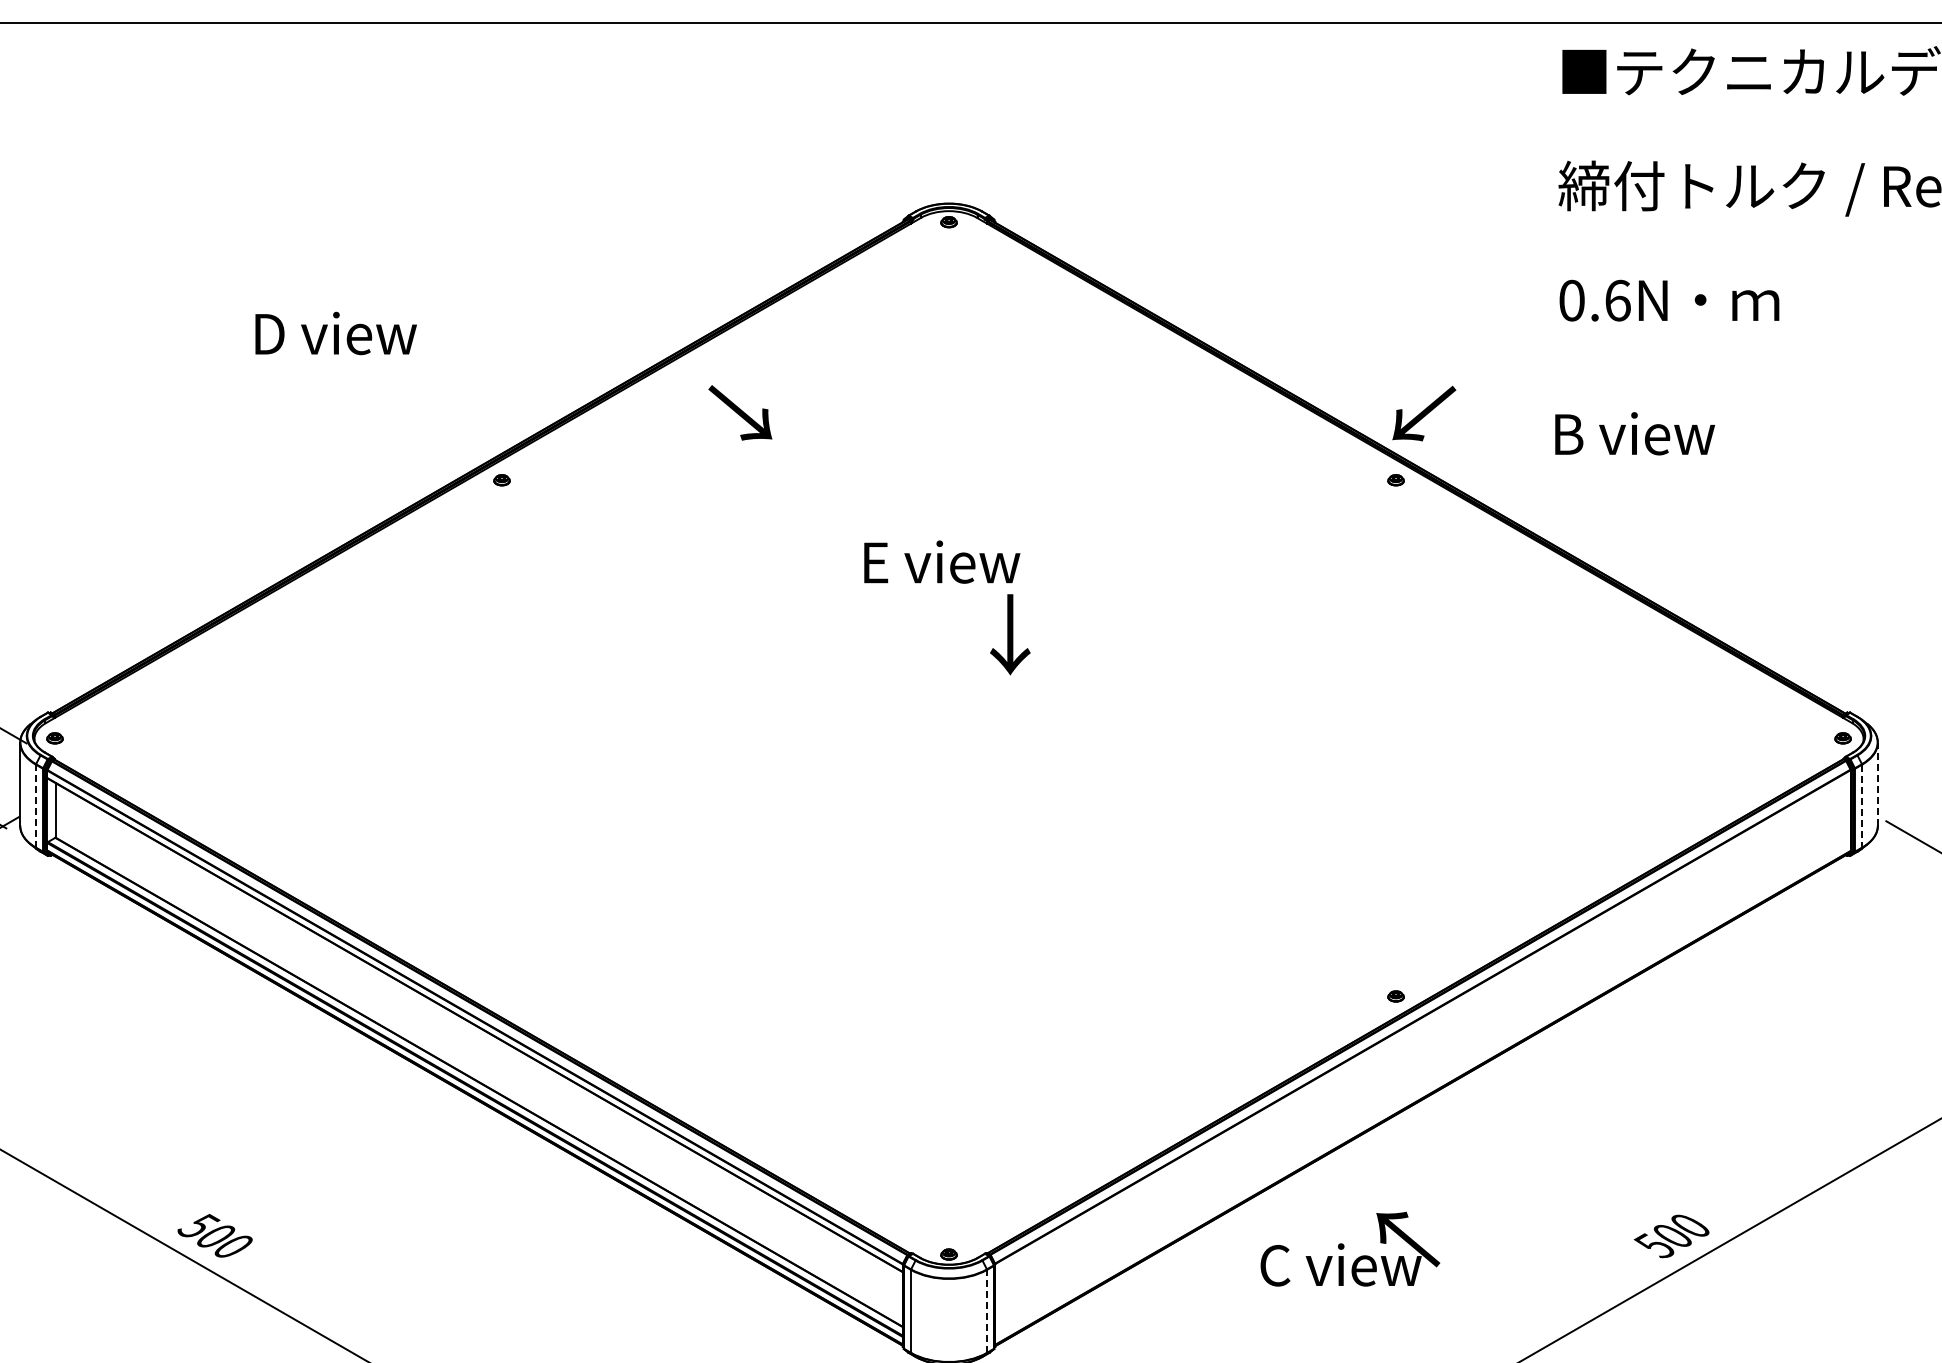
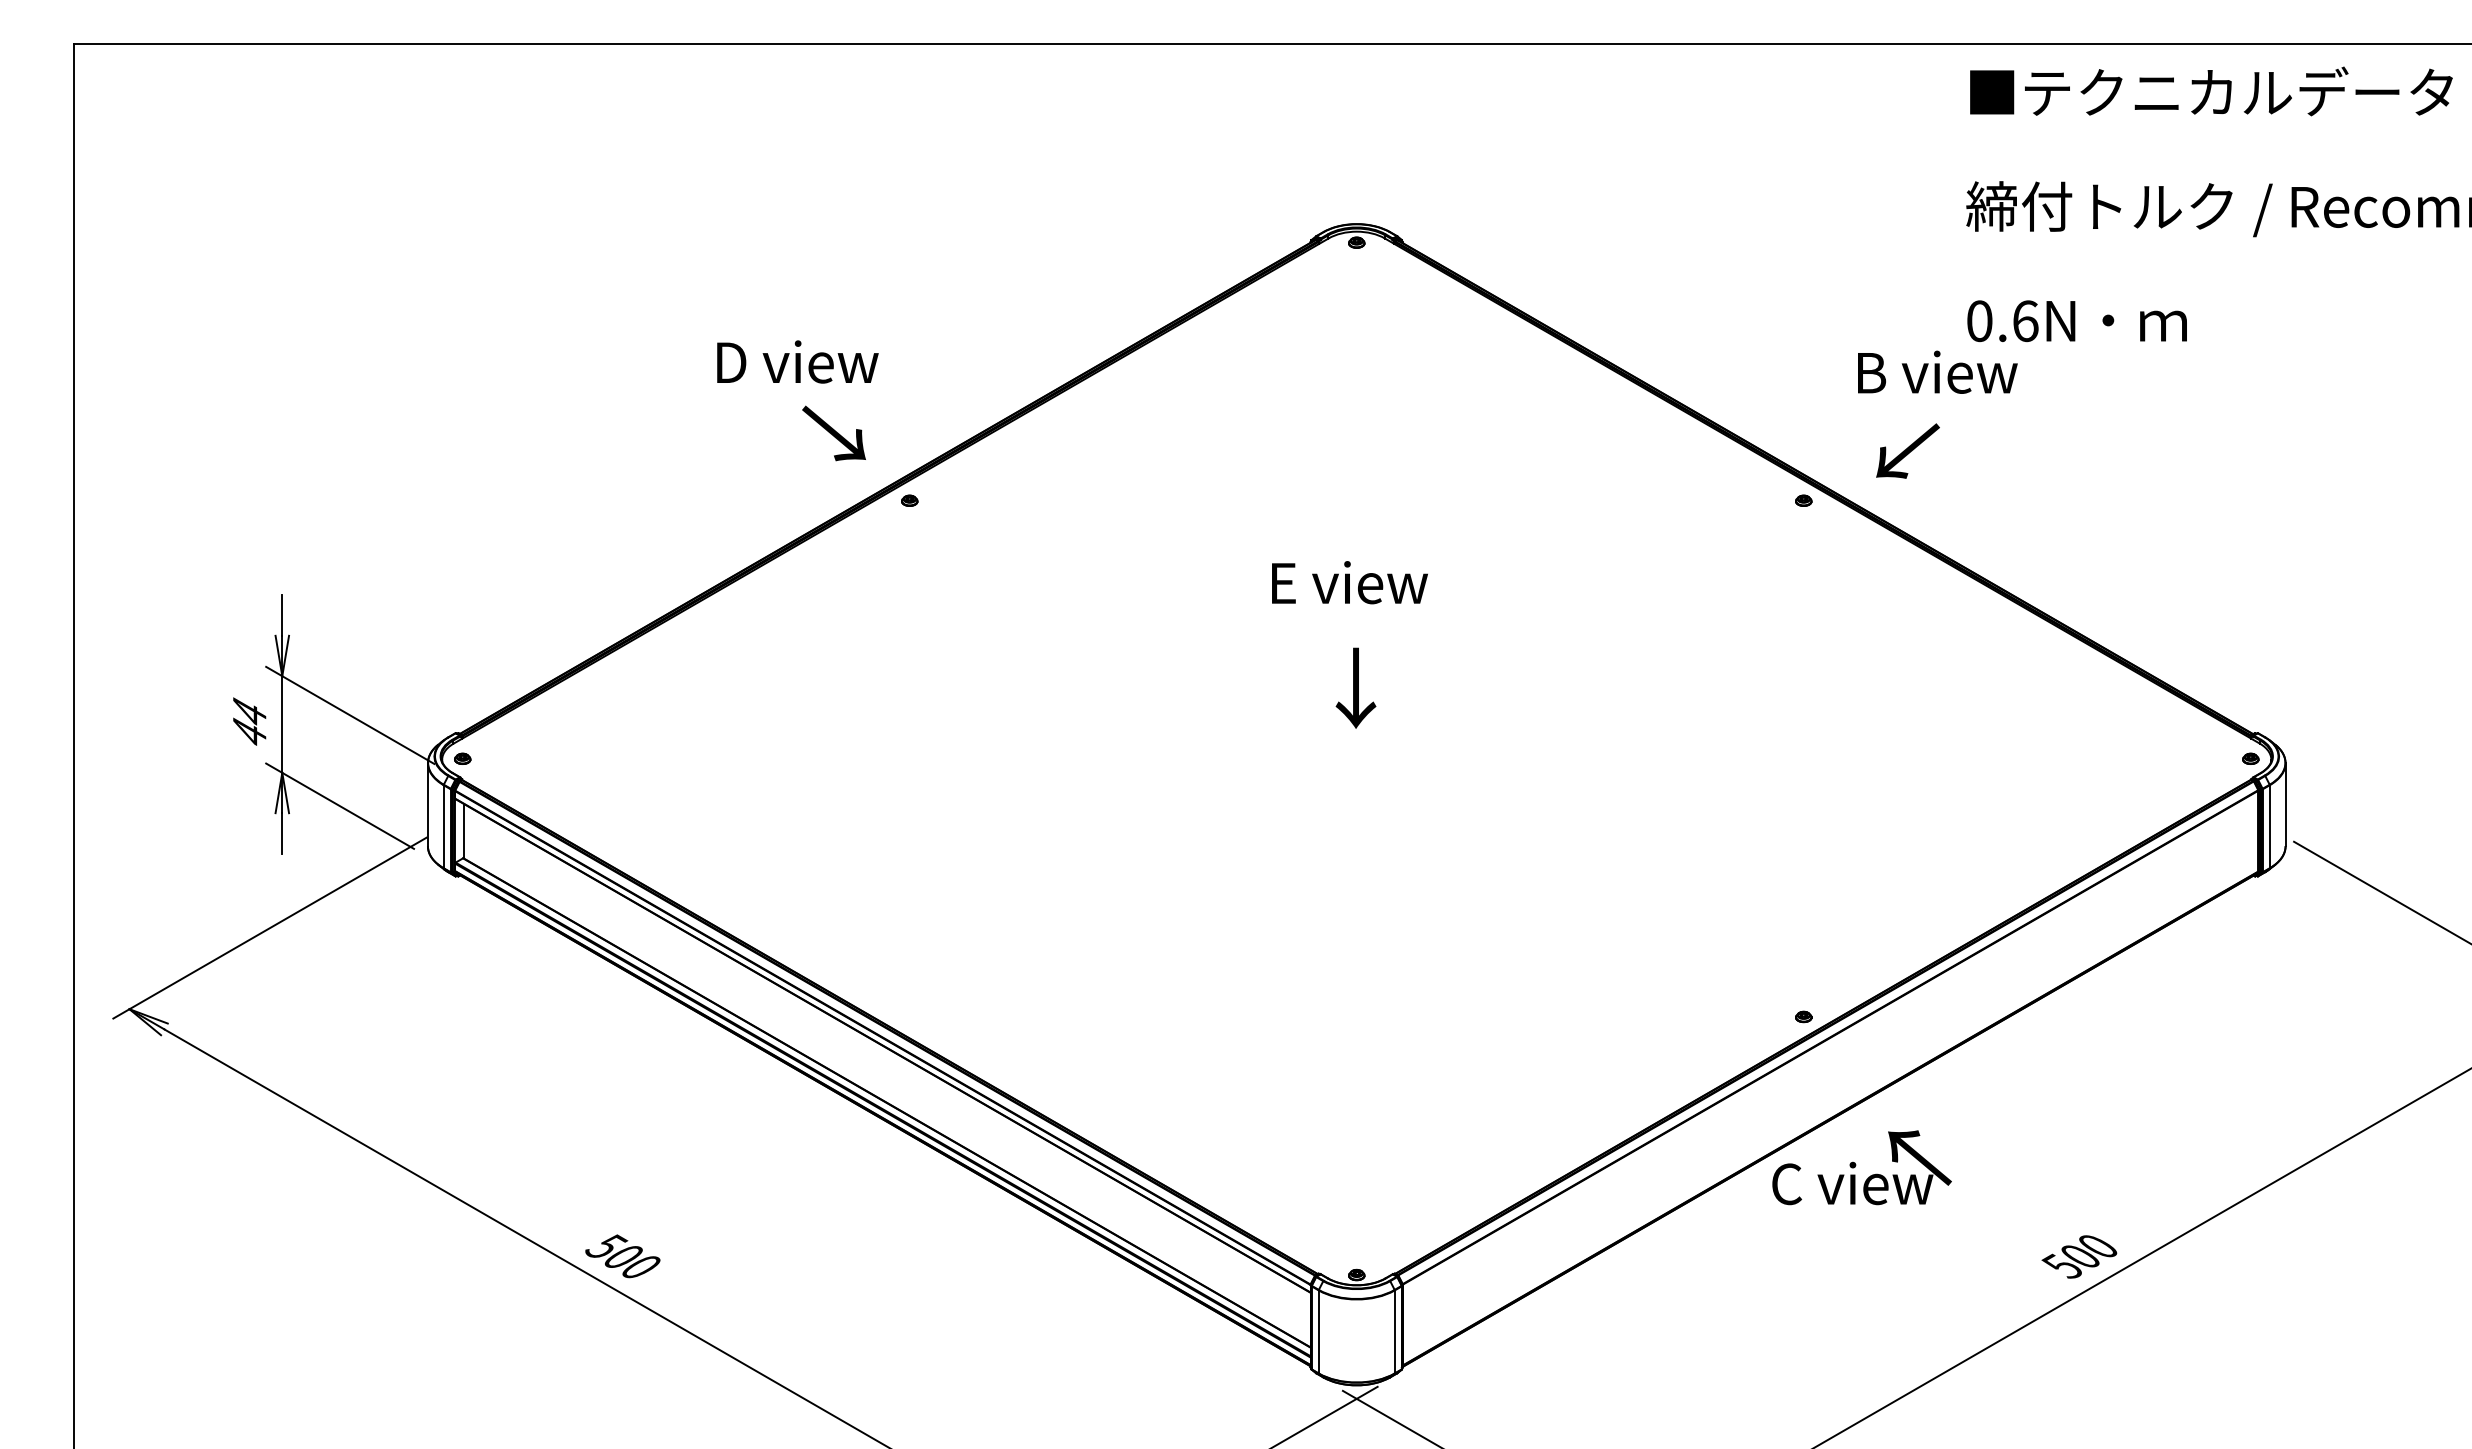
text: (335, 332) -> (797, 361), moved
text: (739, 412) -> (833, 433), moved
text: (1423, 412) -> (1907, 450), moved
text: (1634, 432) -> (1937, 371), moved
text: (1009, 633) -> (1355, 687), moved
line: (1877, 783) -> (2285, 804), dashed -> solid
line: (35, 805) -> (443, 826), dashed -> solid
line: (1861, 806) -> (2269, 827), dashed -> solid
text: (1349, 1248) -> (1861, 1167), moved
line: (986, 1310) -> (1394, 1331), dashed -> solid

